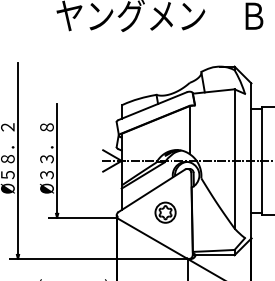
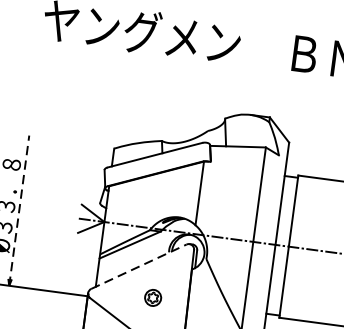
line: (57, 160) -> (19, 210), solid -> dashed
line: (151, 190) -> (138, 266), solid -> dashed
part: (165, 212) -> (153, 297), size x0.6

